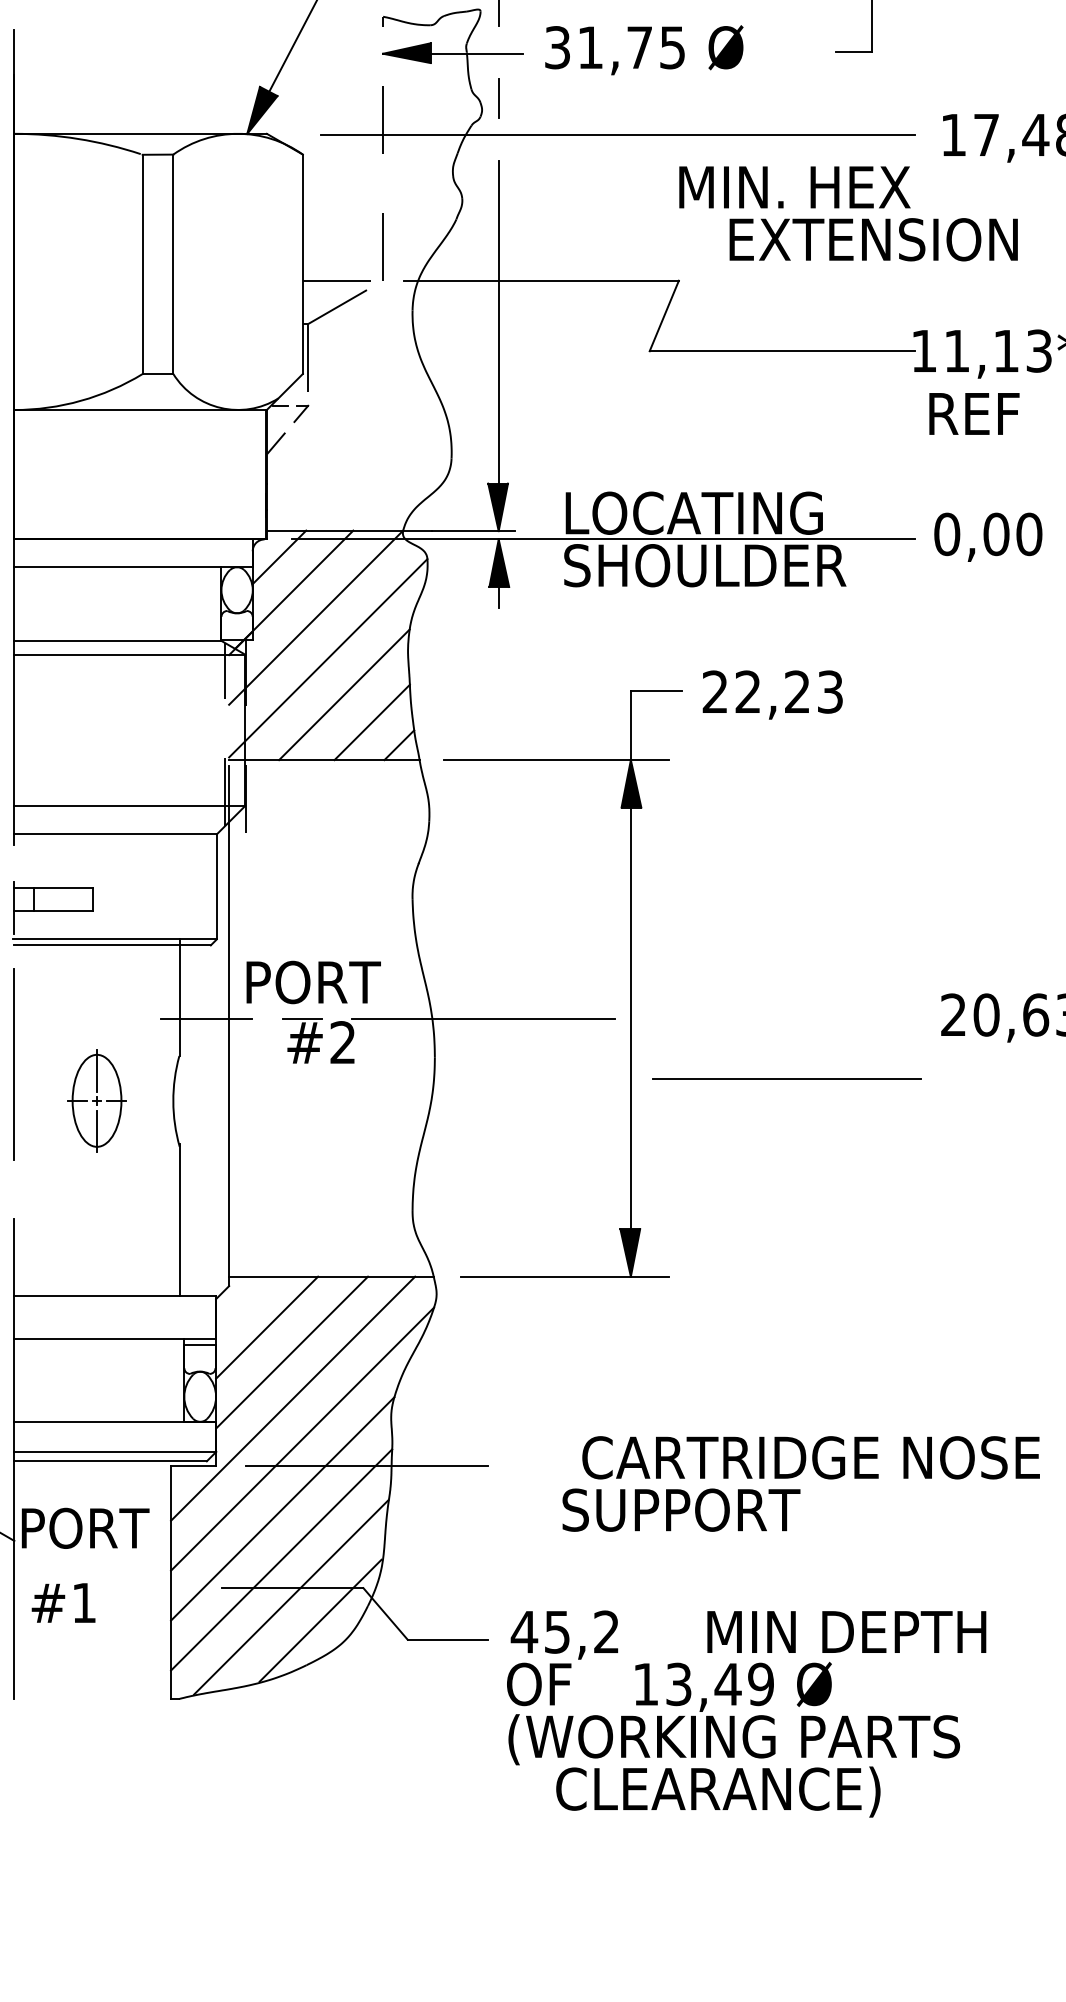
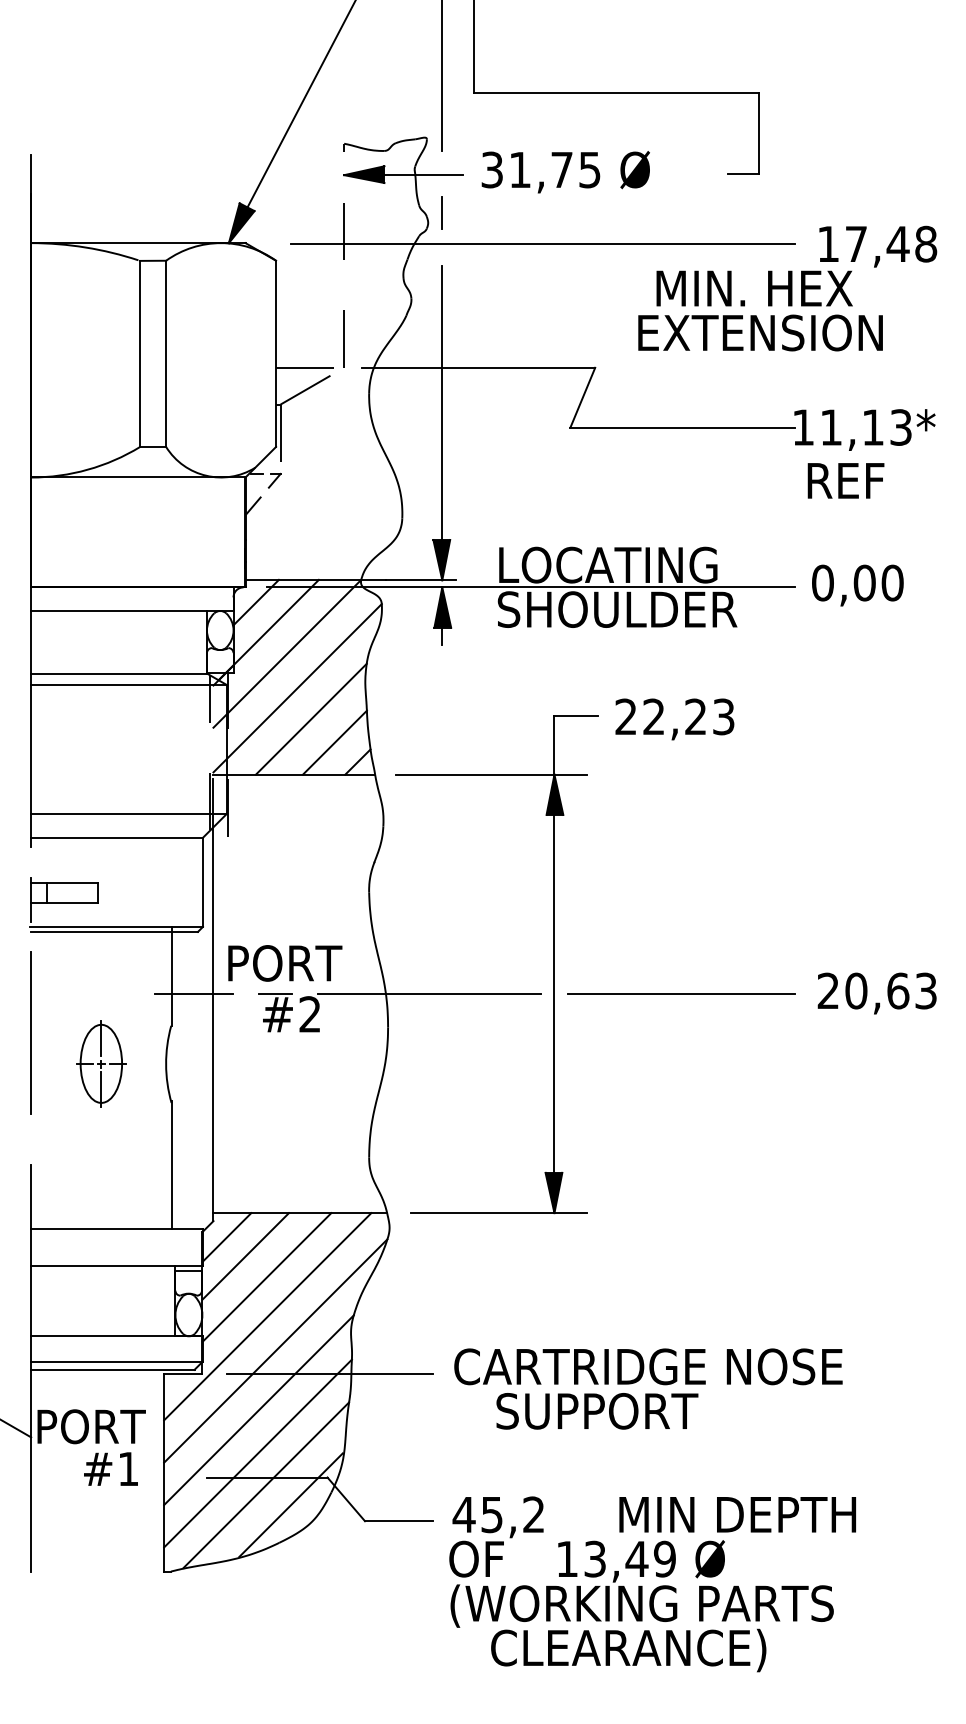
text: (794, 187) -> (754, 288), moved
line: (786, 1078) -> (681, 993), moved
line: (244, 1305) -> (226, 1237), added
text: (811, 1457) -> (648, 1366), moved
text: (63, 1602) -> (110, 1468), moved

